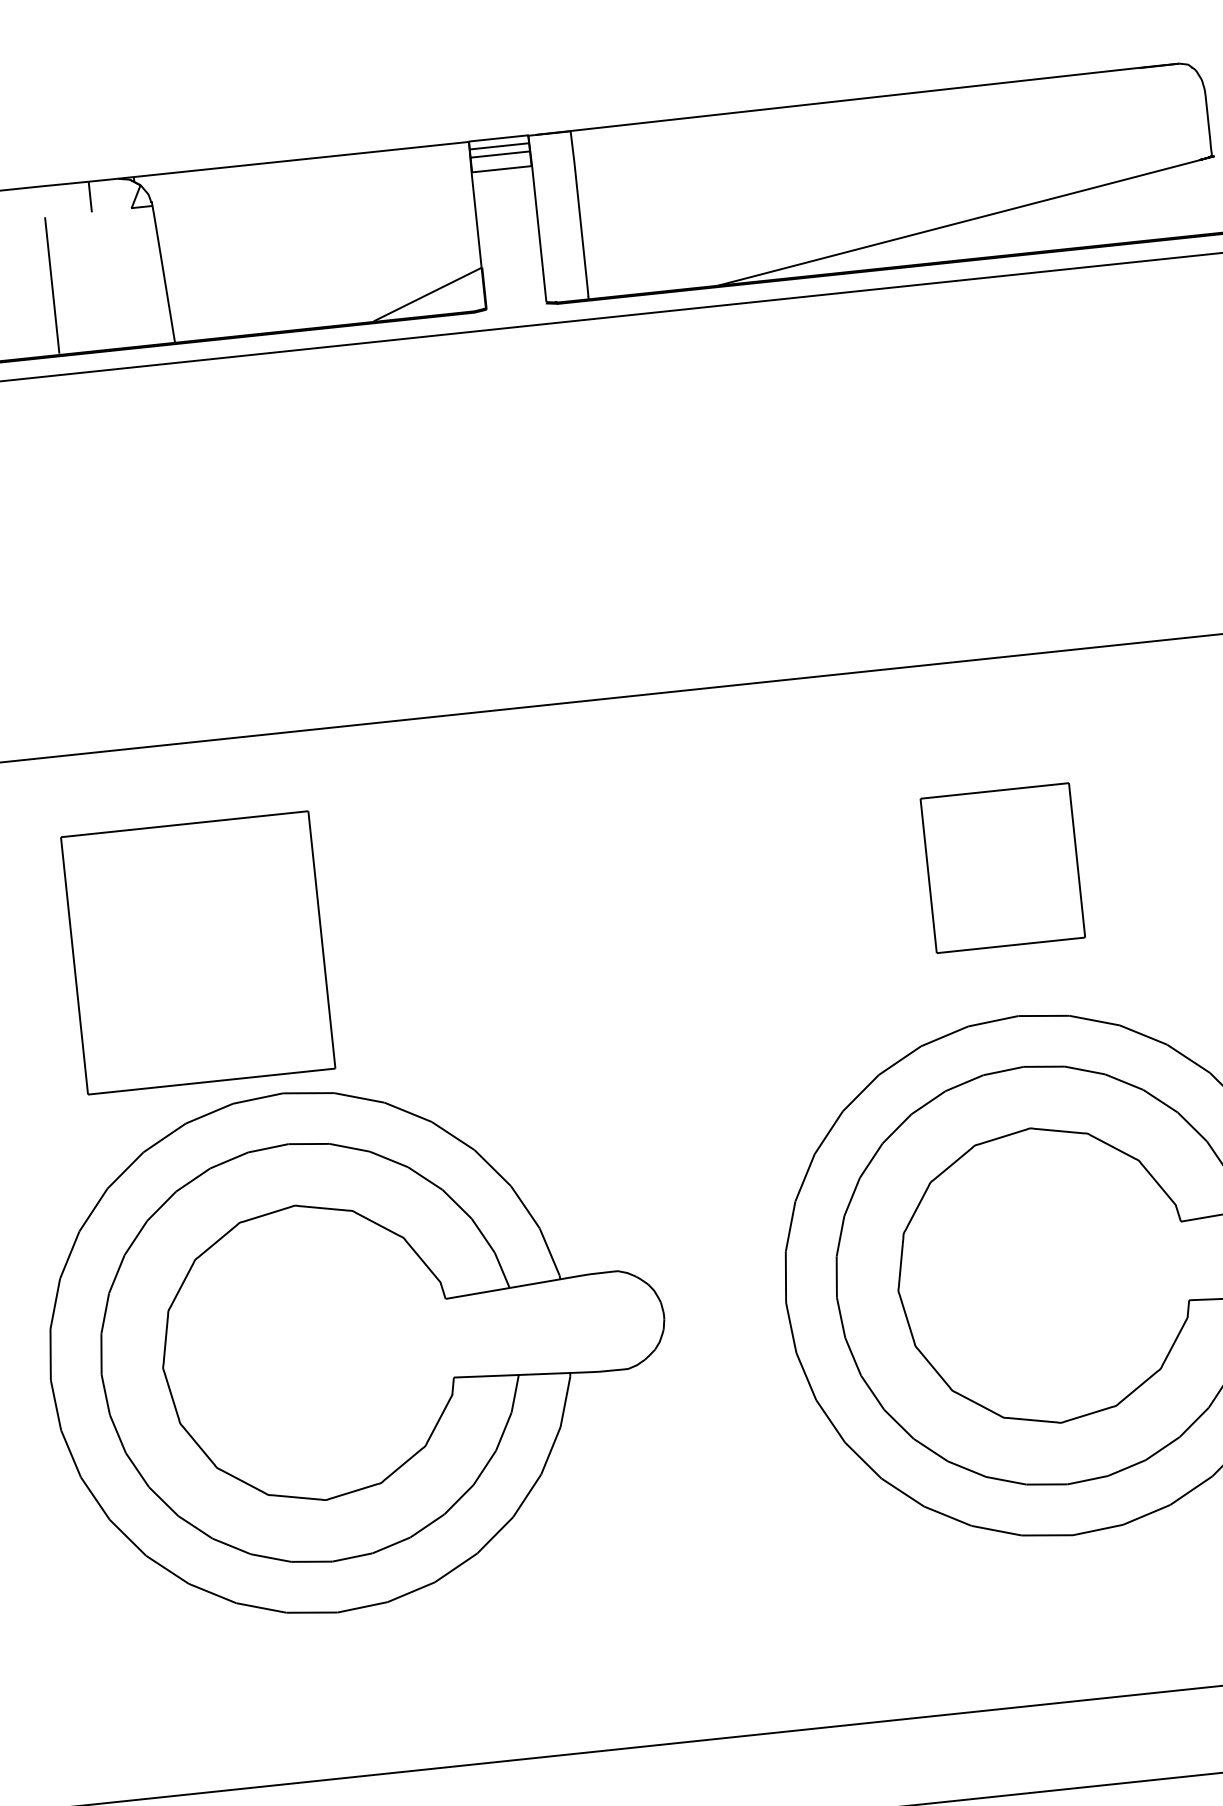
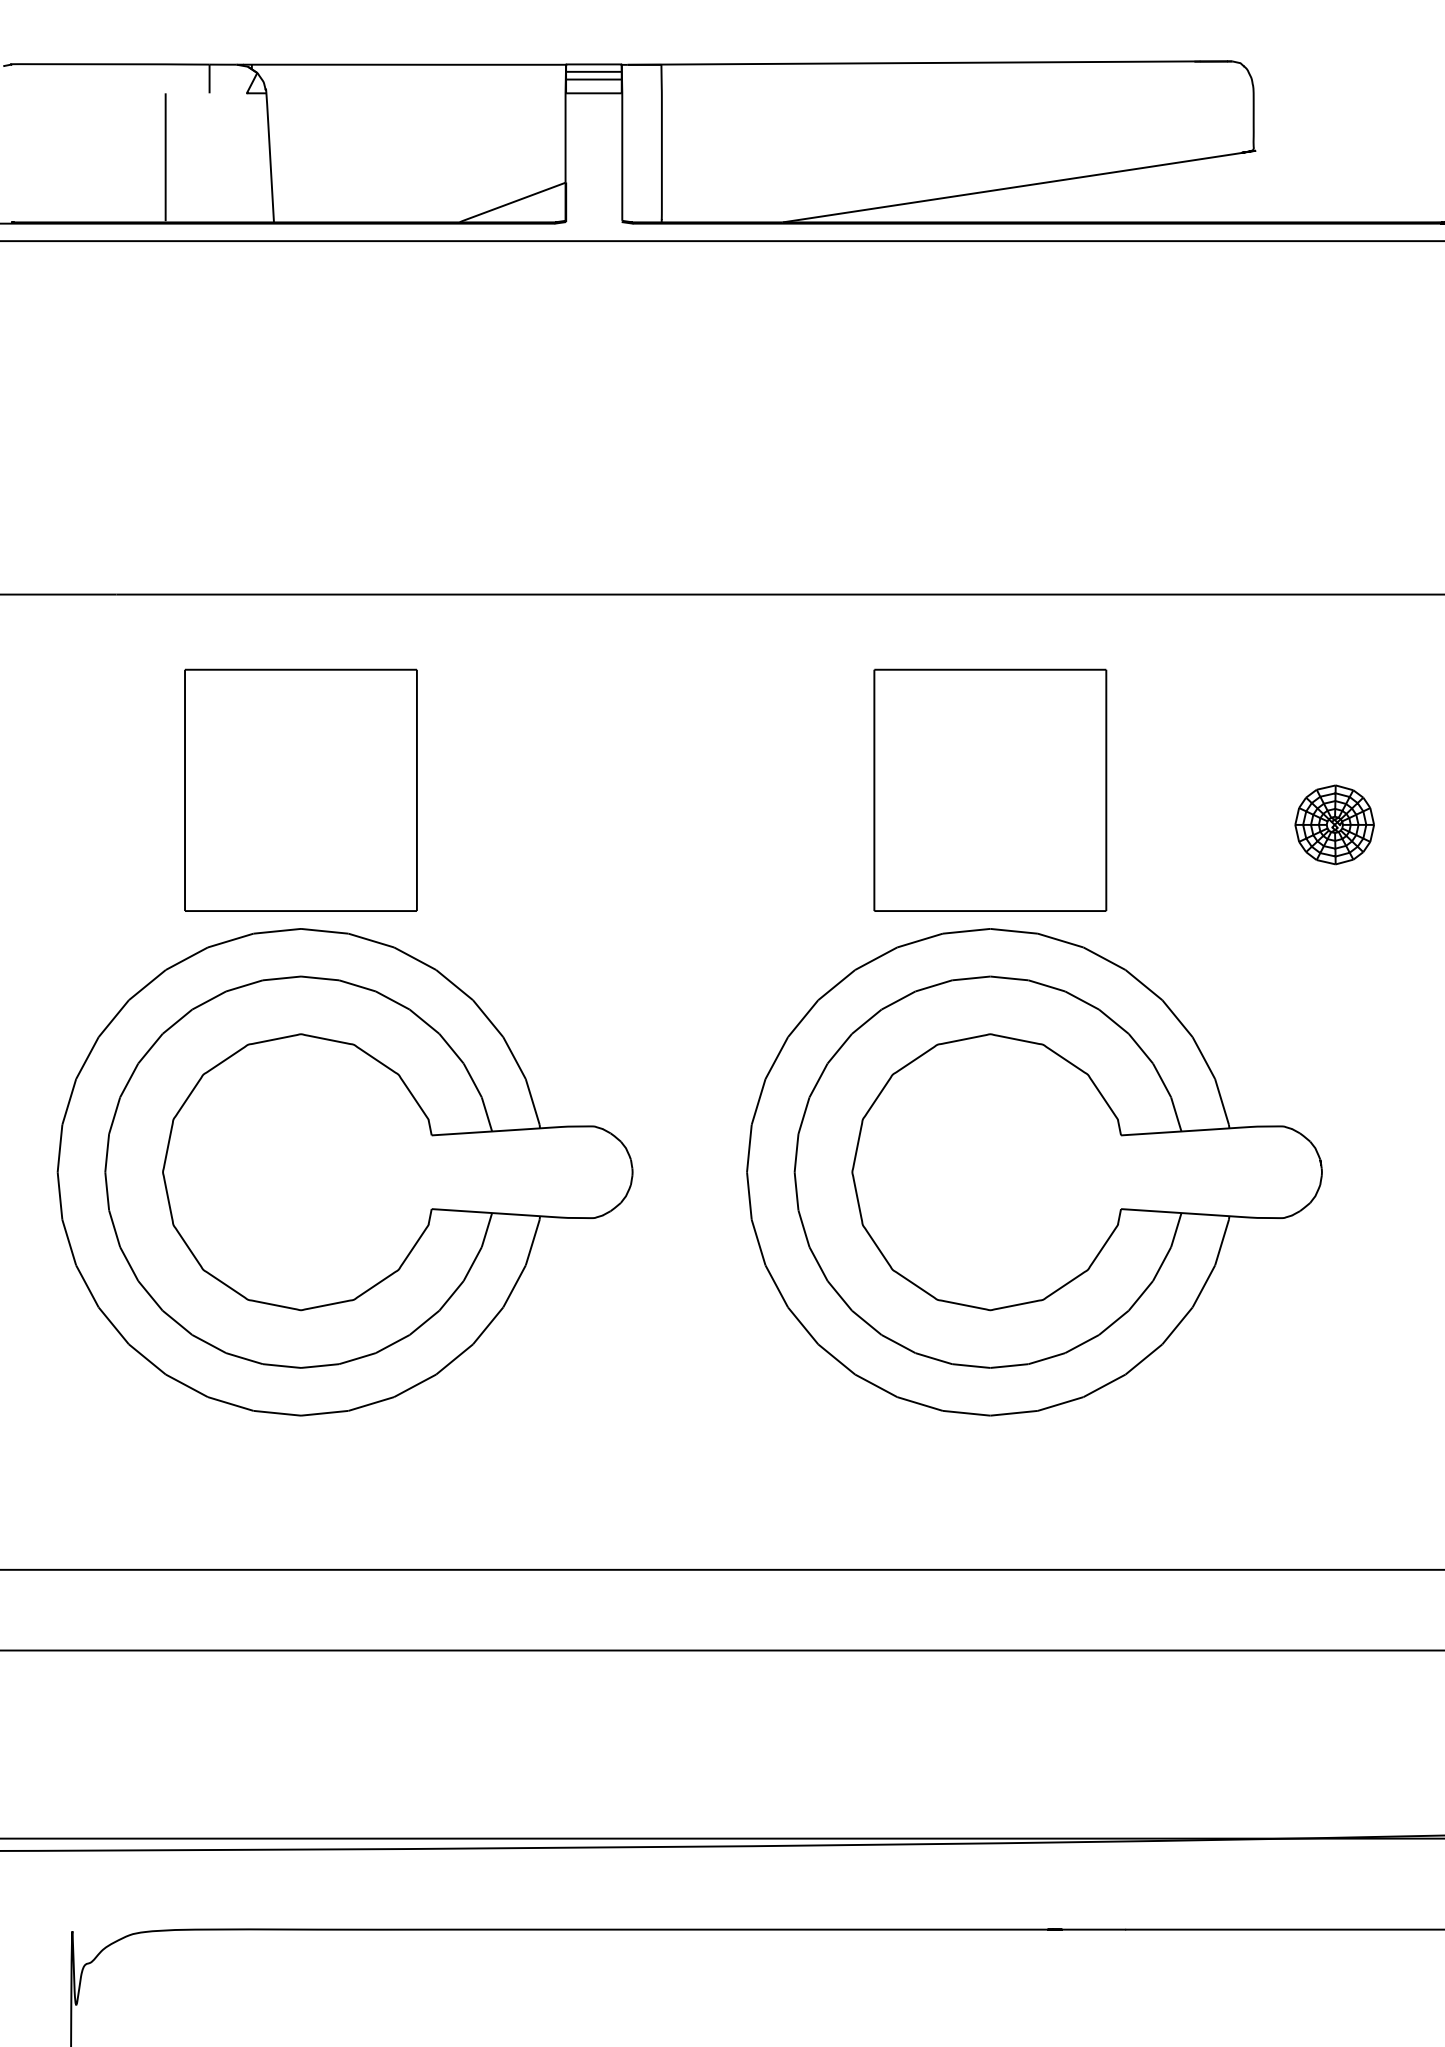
part: (1002, 867) -> (990, 789), size x1.67
part: (197, 951) -> (300, 789), moved

